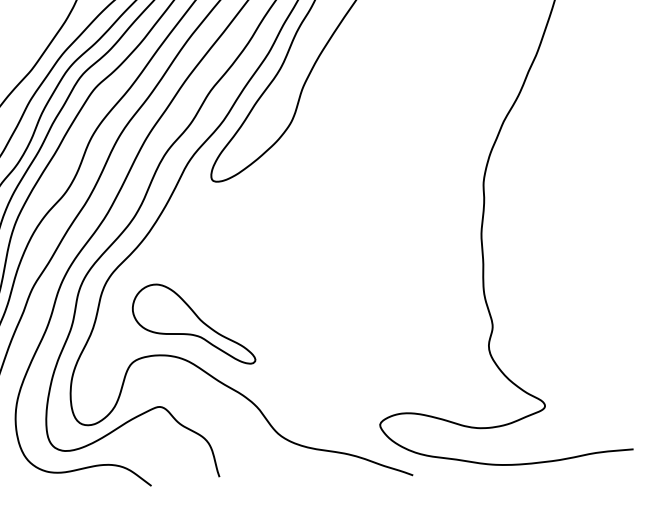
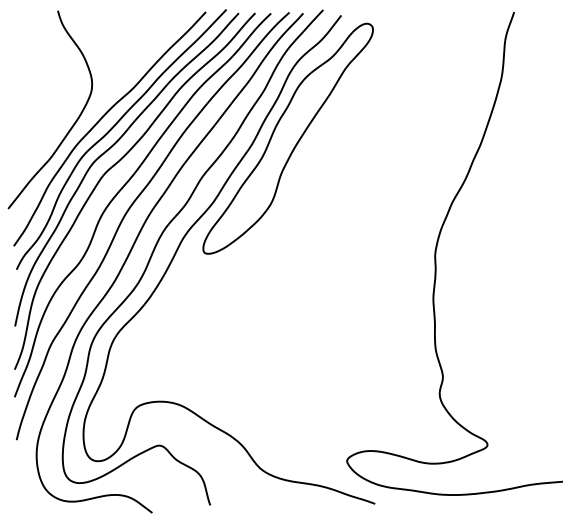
part: (193, 323) -> (188, 374), removed

